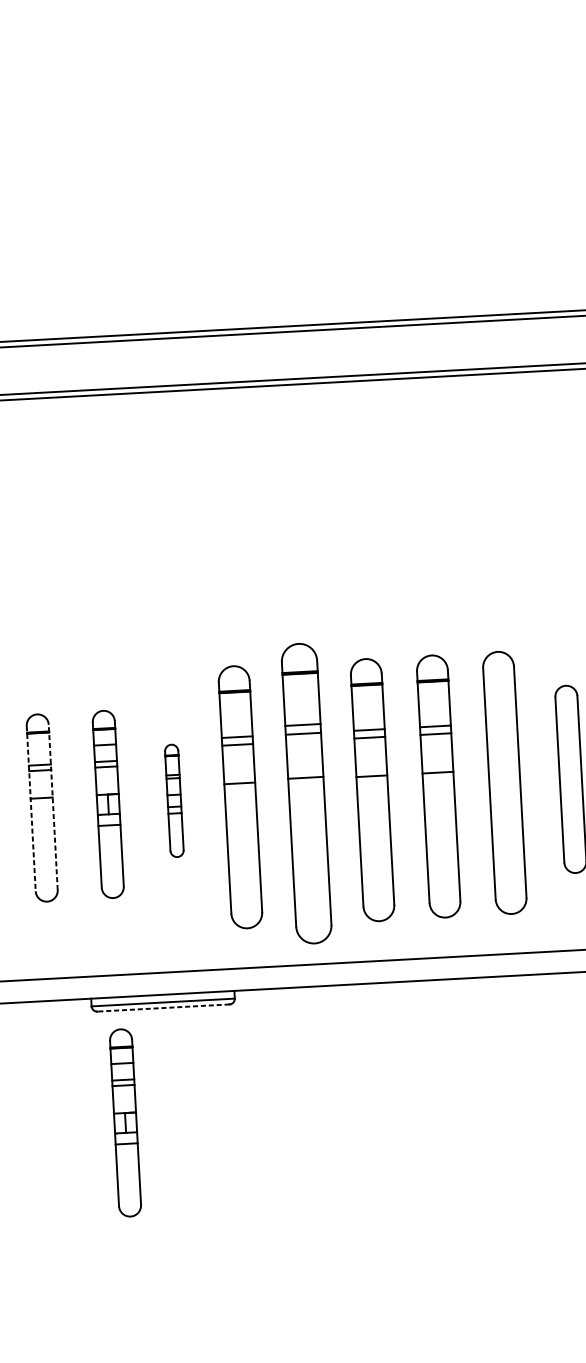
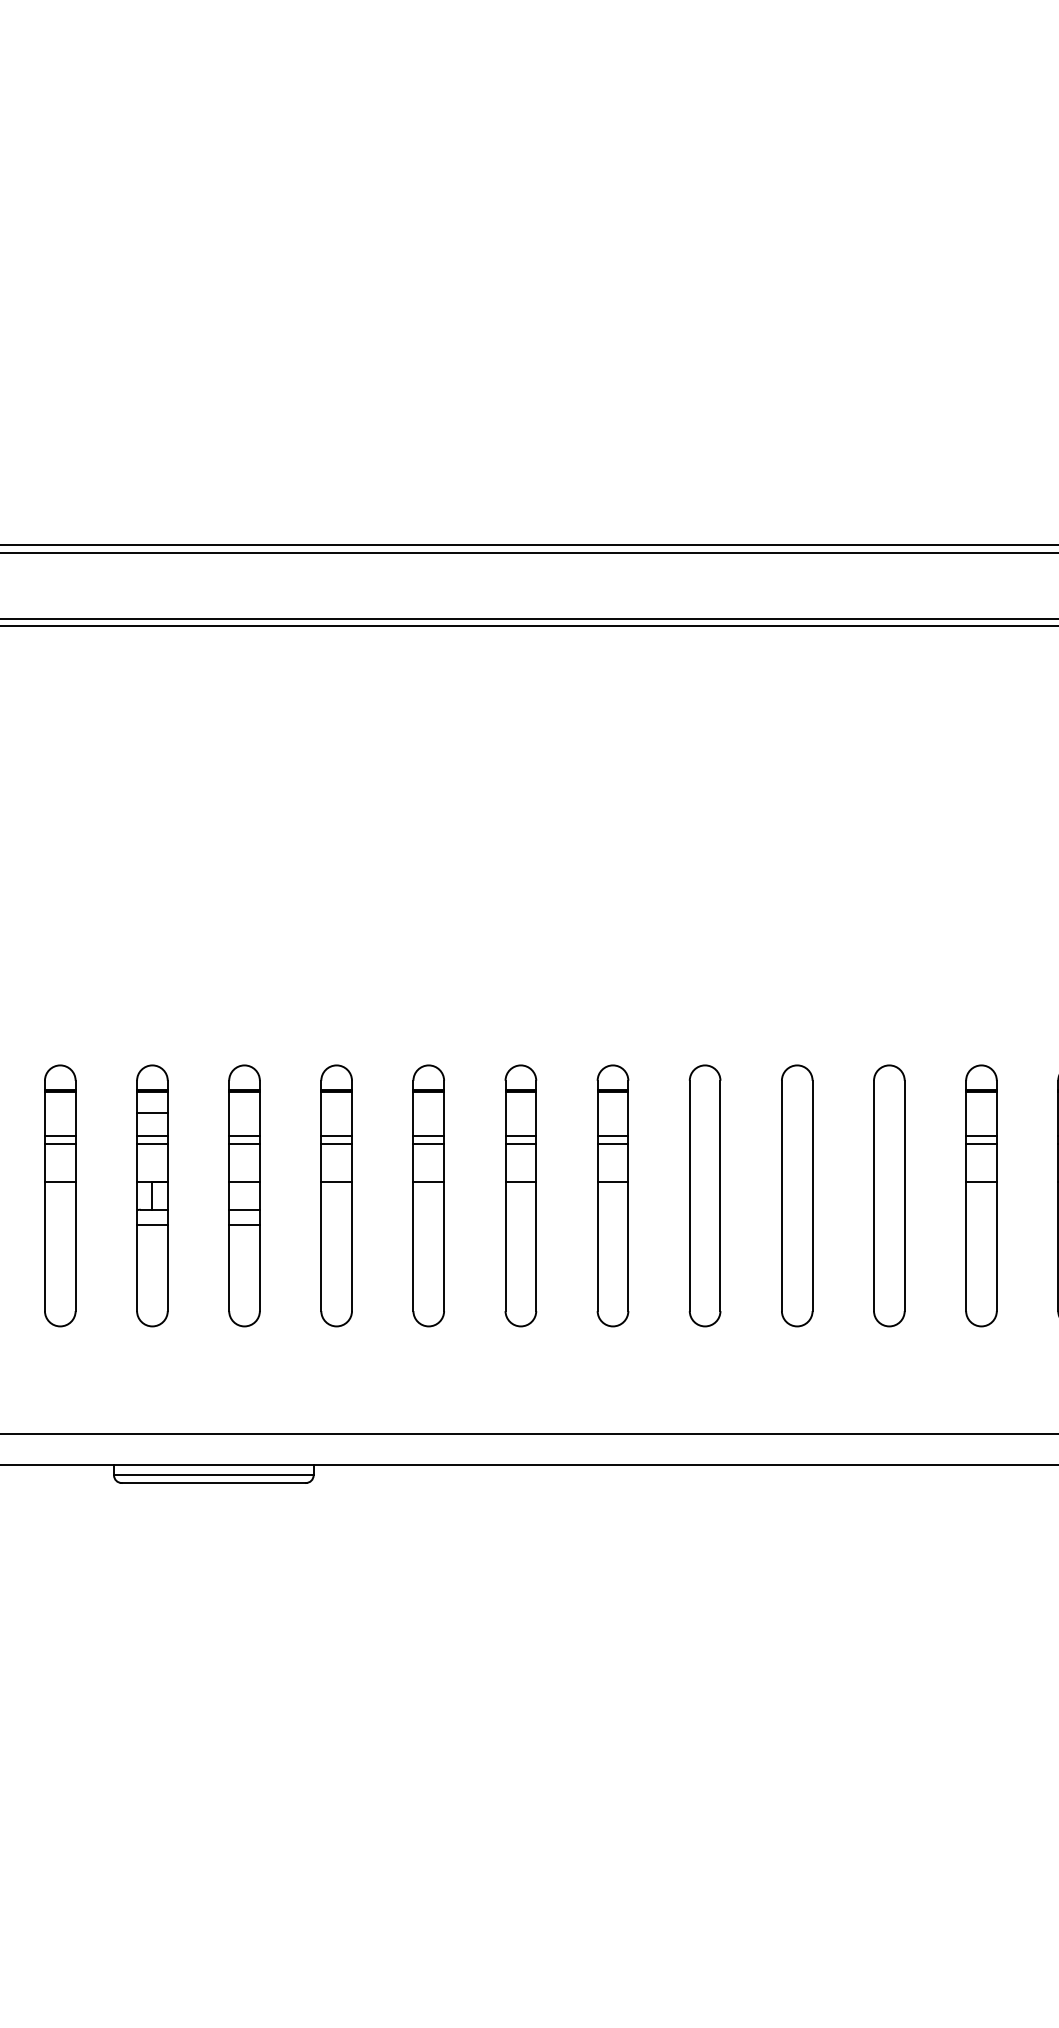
part: (504, 782) -> (704, 1195), size x0.71
part: (438, 786) -> (612, 1195), size x0.71
part: (372, 789) -> (520, 1195), size x0.71
part: (306, 793) -> (428, 1195), size x0.62
part: (240, 797) -> (336, 1195), size x0.71
part: (174, 800) -> (244, 1195), size x1.67
line: (53, 807) -> (75, 1195), dashed -> solid
line: (30, 809) -> (44, 1196), dashed -> solid
line: (163, 1008) -> (213, 1483), dashed -> solid
part: (125, 1122) -> (152, 1639), removed

